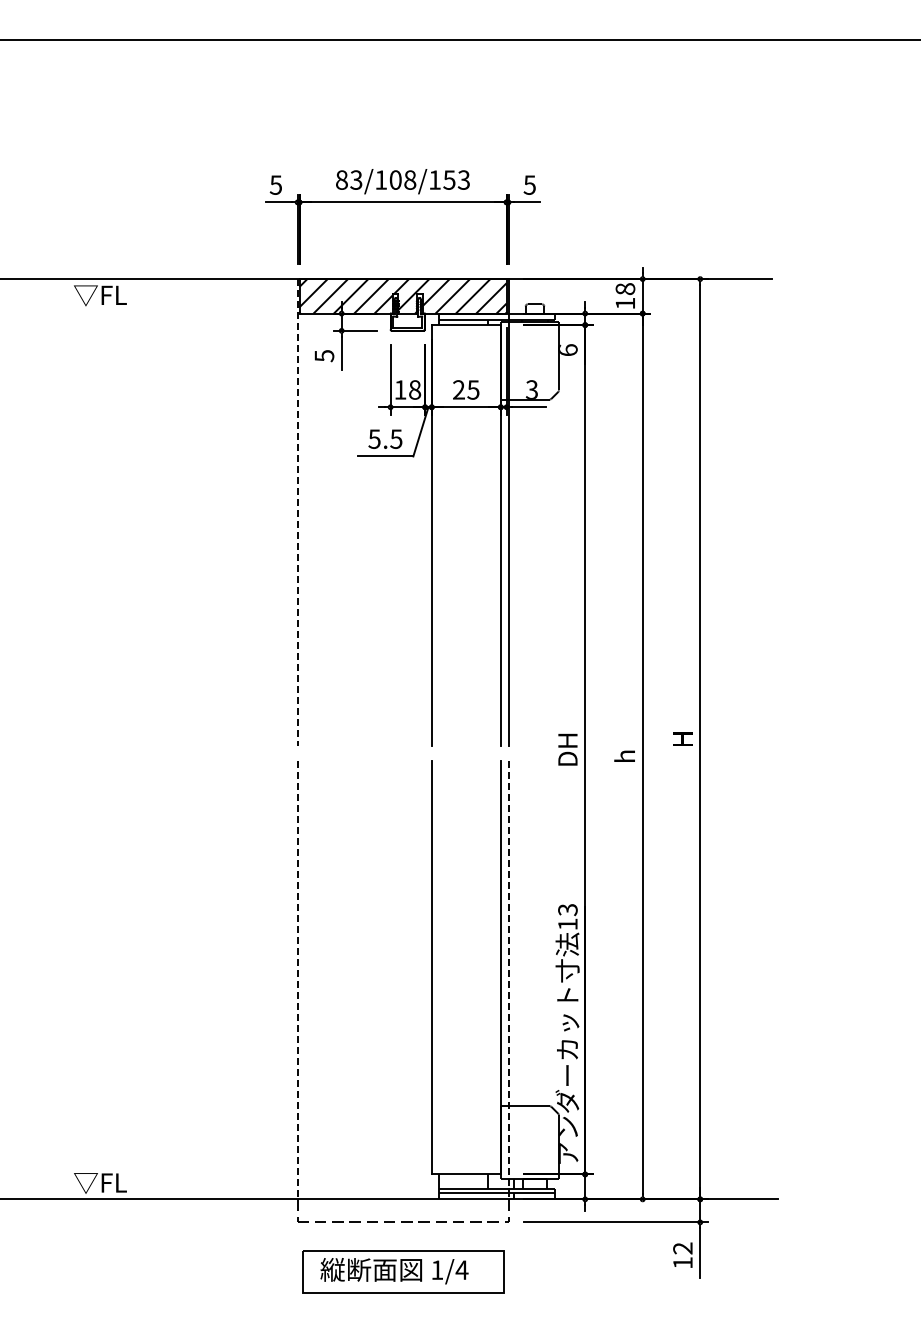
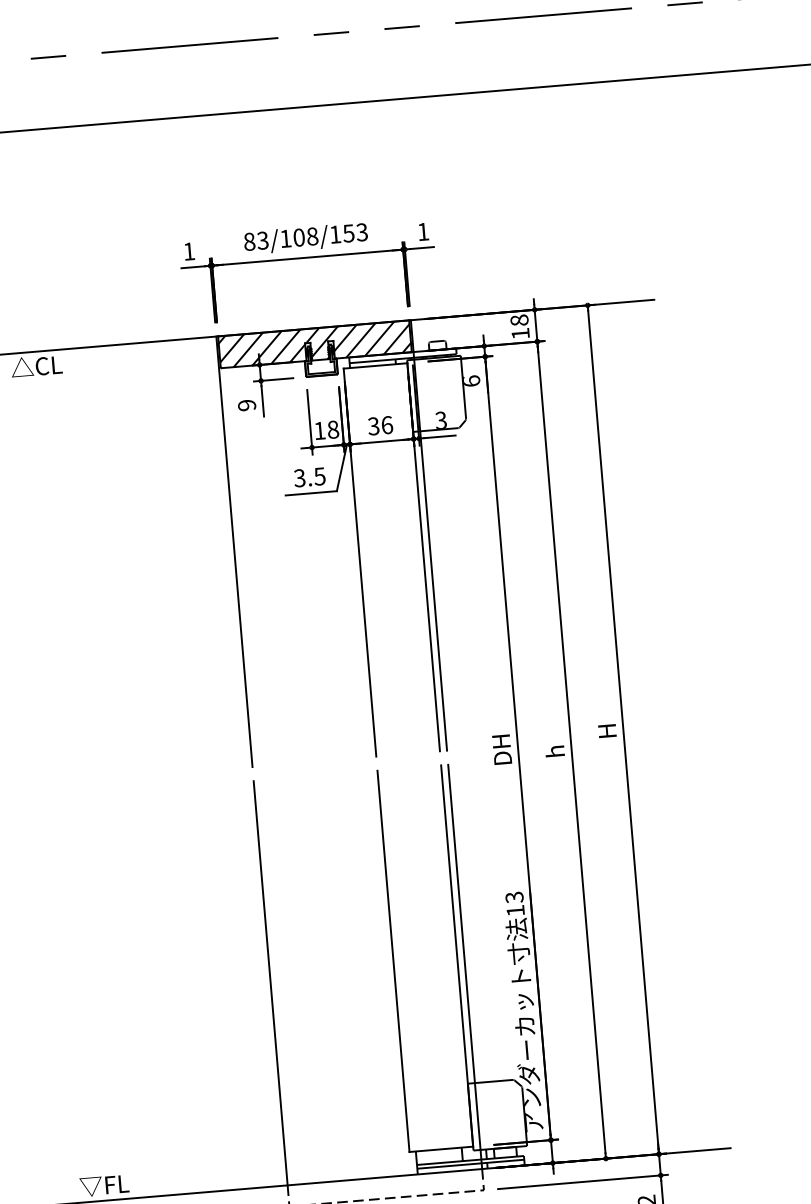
text: (275, 184) -> (188, 251), 5 -> 1
text: (529, 184) -> (422, 231), 5 -> 1
text: (101, 294) -> (36, 365), ▽FL -> △CL
text: (324, 356) -> (247, 405), 5 -> 9
text: (465, 389) -> (379, 425), 25 -> 36
text: (374, 438) -> (299, 477), 5.5 -> 3.5
line: (297, 512) -> (234, 551), dashed -> solid
line: (297, 980) -> (270, 983), dashed -> solid
line: (508, 980) -> (465, 967), dashed -> solid

